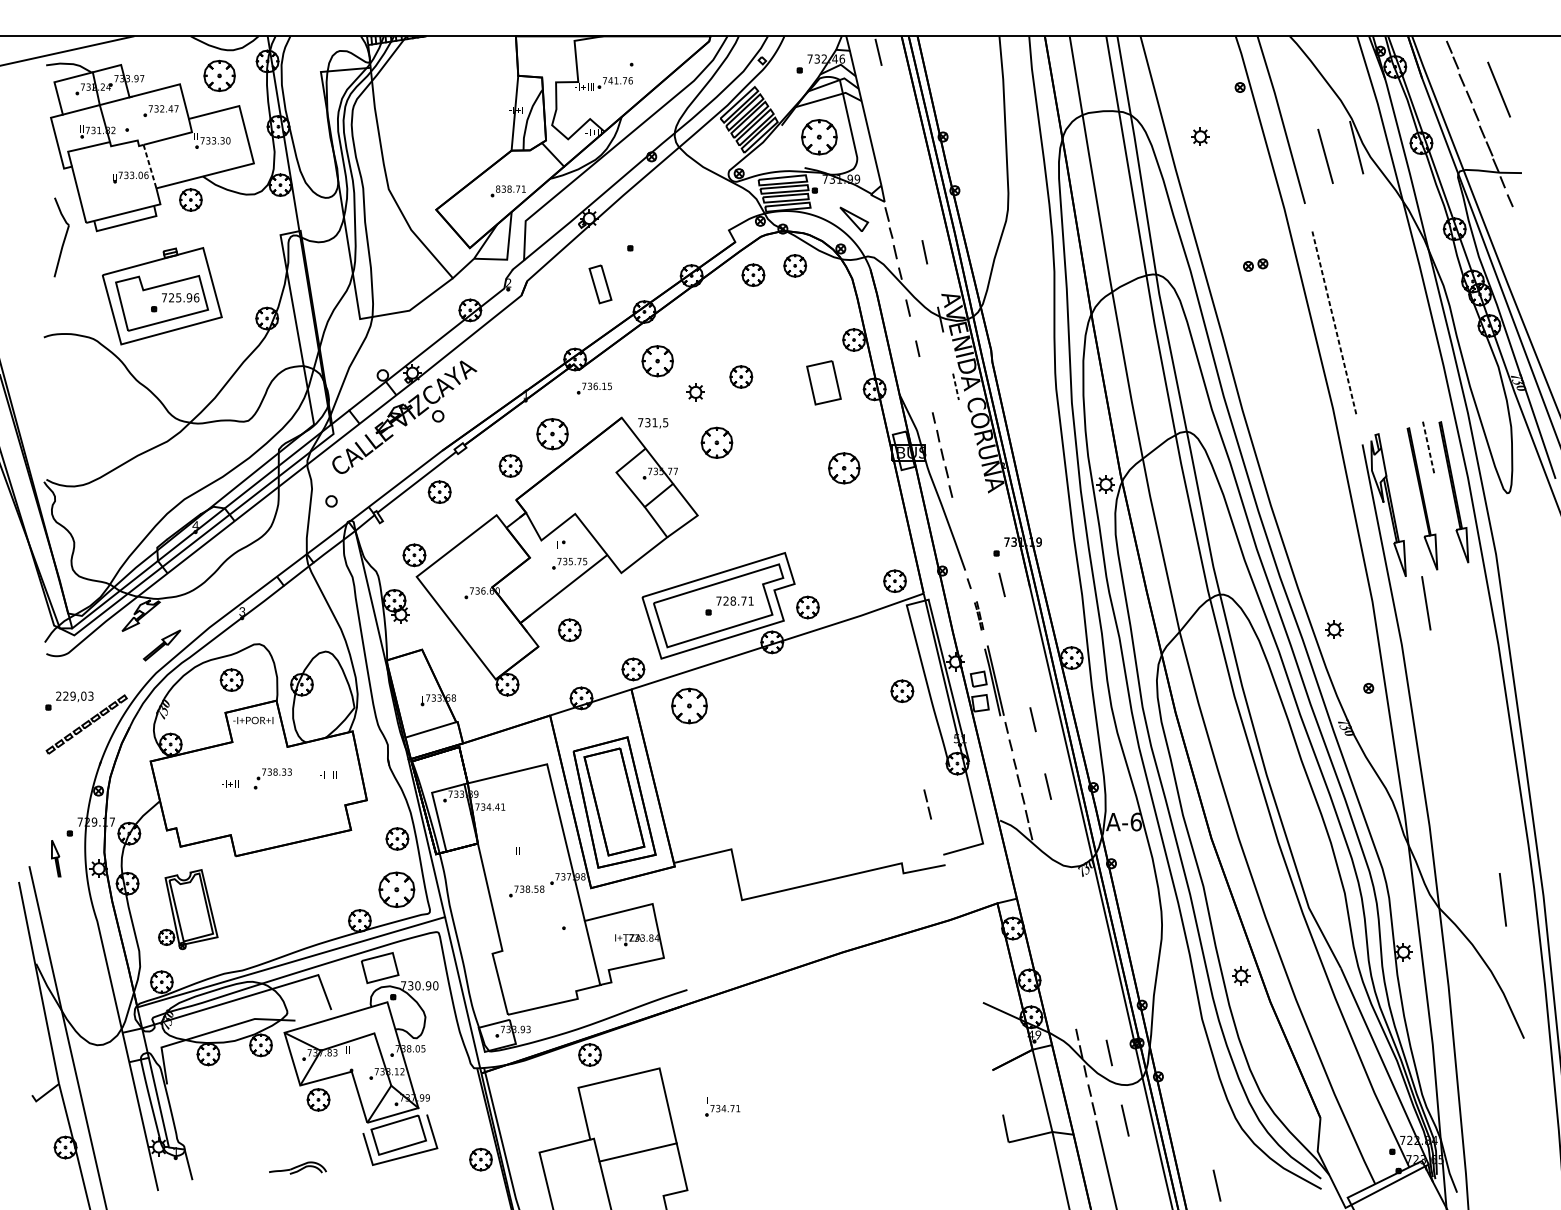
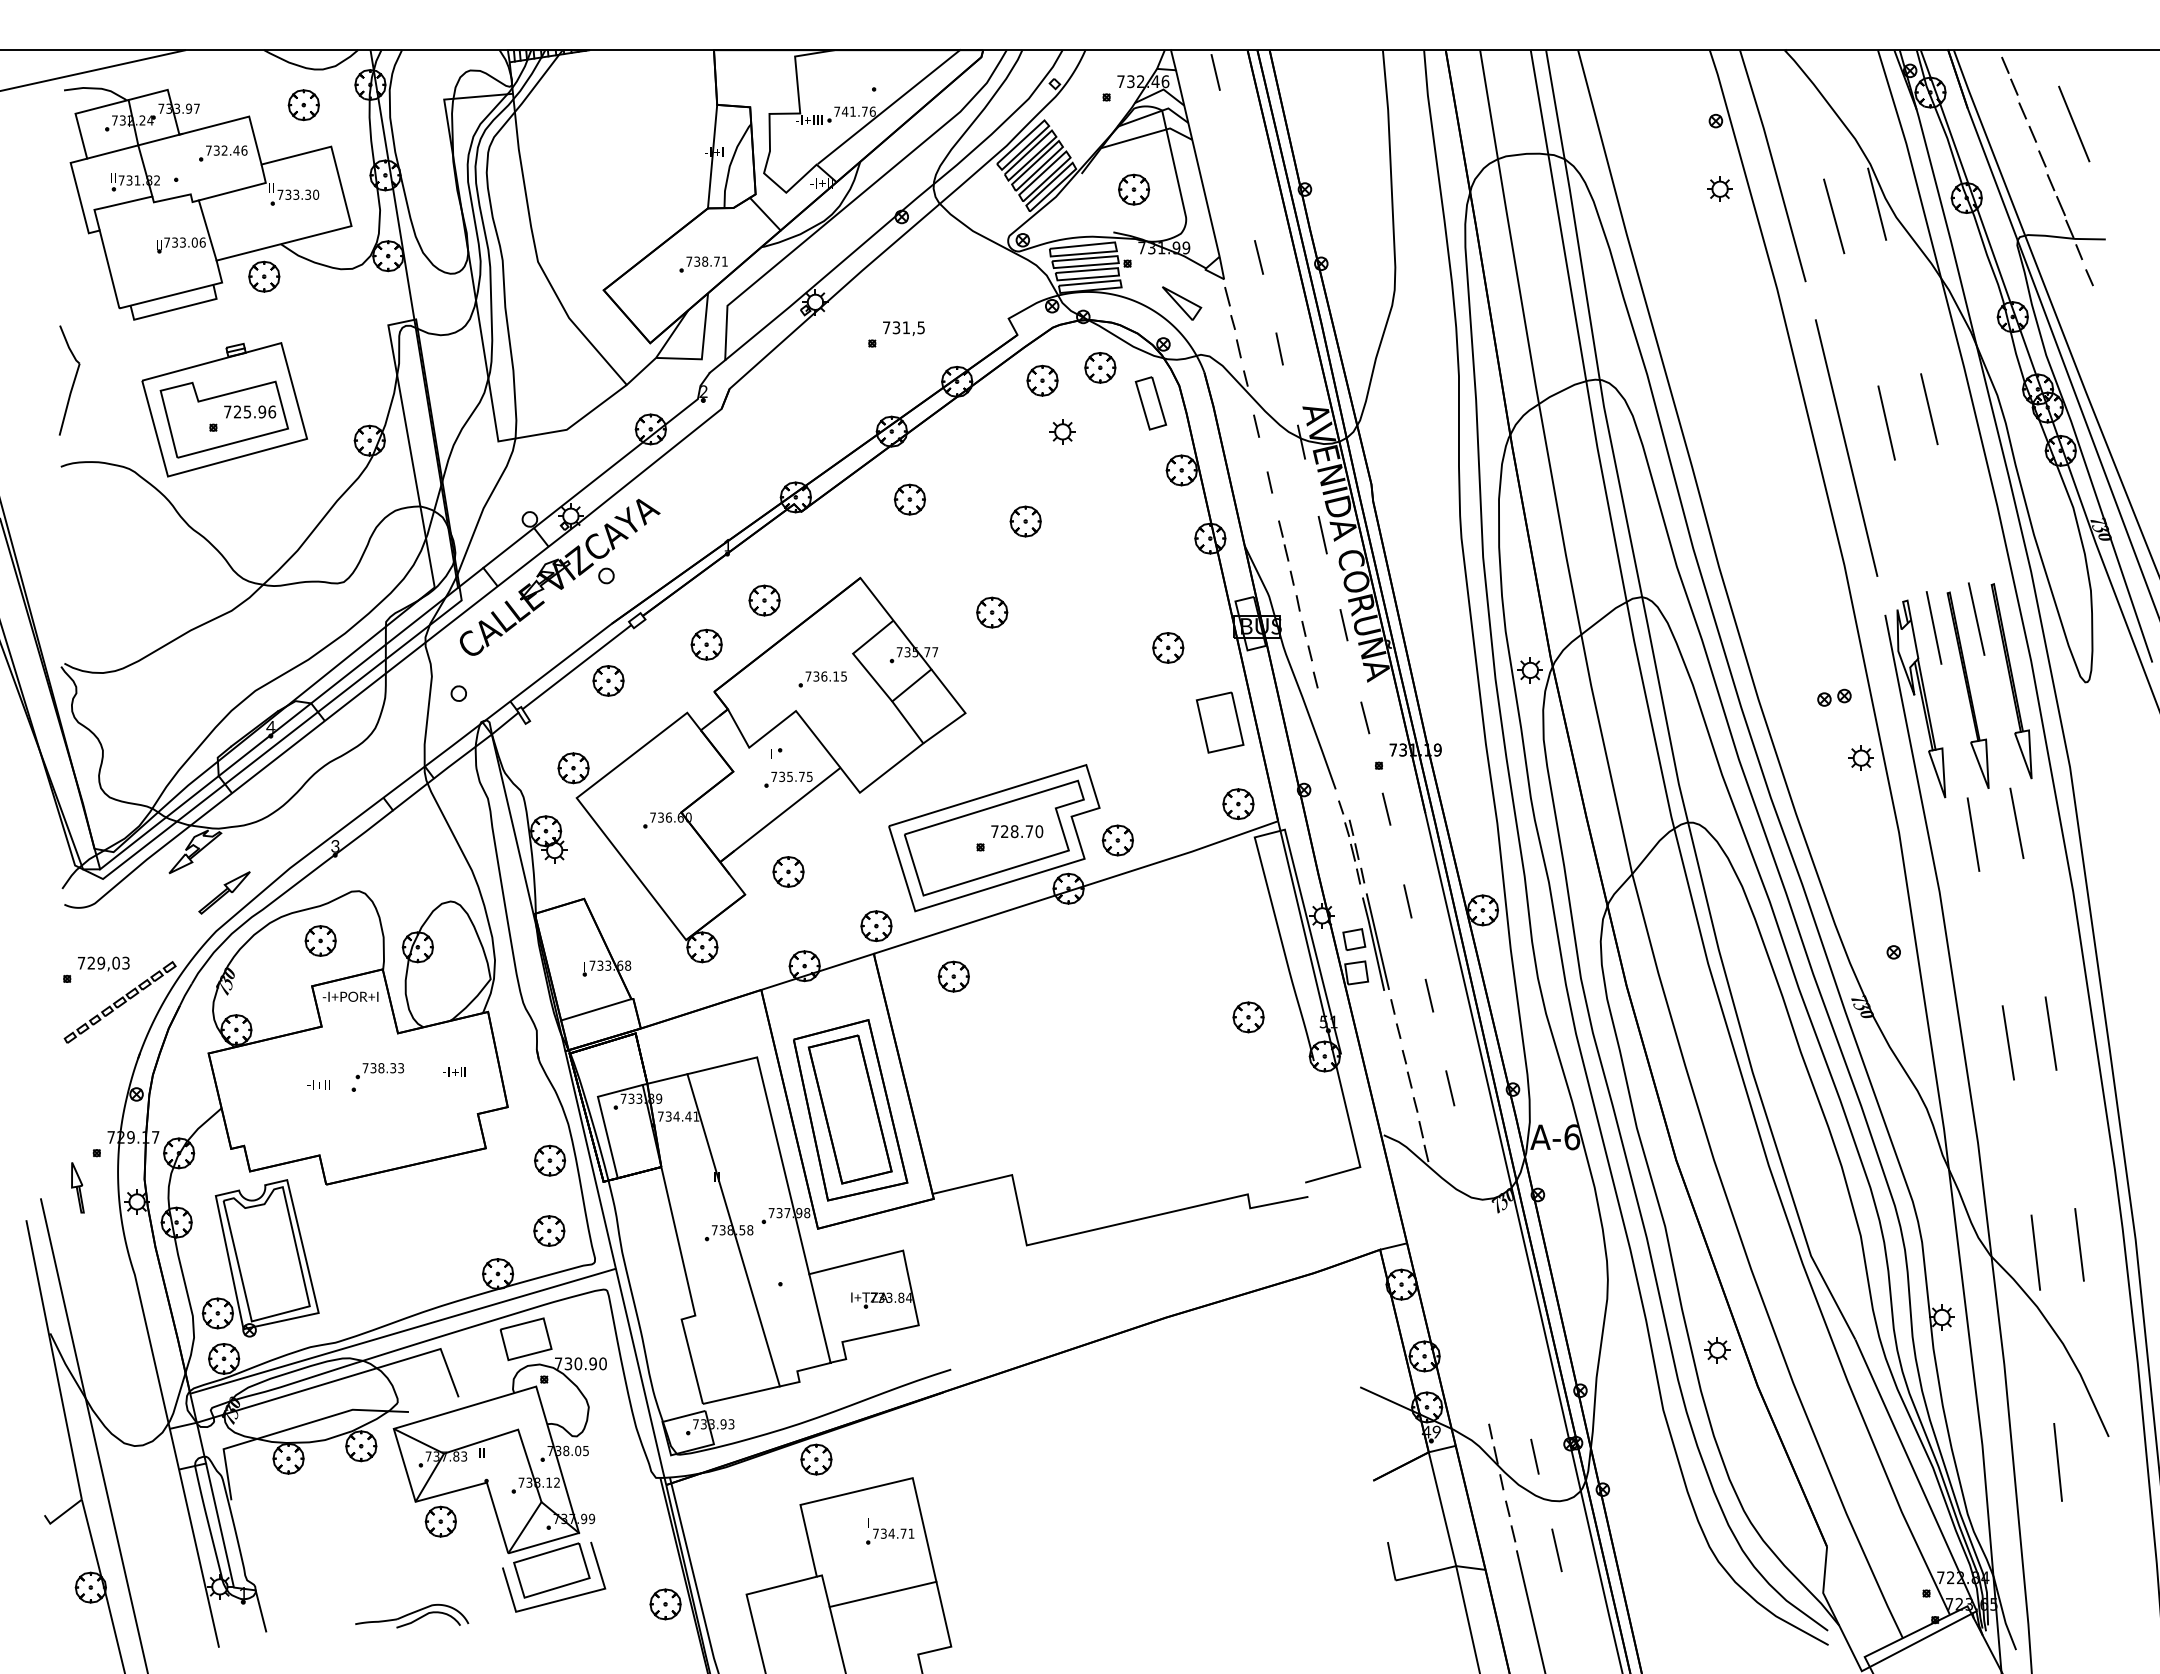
part: (219, 76) -> (303, 105), size x0.71
line: (642, 76) -> (889, 106), added
text: (176, 108) -> (244, 150), 732.47 -> 732.46
part: (819, 136) -> (1134, 189), size x0.62
part: (1200, 136) -> (1719, 188), moved
line: (149, 167) -> (207, 231), dashed -> solid
line: (909, 186) -> (1258, 257), added
text: (498, 189) -> (689, 261), 838.71 -> 738.71
part: (61, 237) -> (69, 380), moved
part: (1255, 264) -> (1834, 697), moved
part: (600, 284) -> (1150, 403), moved
line: (1394, 296) -> (1929, 409), added
line: (1363, 305) -> (1886, 422), added
line: (1334, 324) -> (1846, 448), dashed -> solid
part: (657, 361) -> (909, 499), size x0.71
part: (823, 382) -> (1219, 722), moved
line: (955, 387) -> (1322, 535), dashed -> solid
part: (594, 388) -> (822, 679), moved
part: (695, 392) -> (1062, 431), moved
text: (652, 423) -> (903, 328), moved
part: (552, 434) -> (764, 600), size x0.71
part: (717, 442) -> (992, 612), size x0.71
line: (1428, 447) -> (1976, 619), dashed -> solid
line: (970, 452) -> (1343, 625), added
line: (1397, 453) -> (1933, 627), added
part: (844, 468) -> (1168, 647), size x0.71
line: (986, 518) -> (1365, 717), added
line: (1457, 595) -> (2016, 823), added
text: (751, 601) -> (1039, 831), 728.71 -> 728.70
part: (978, 615) -> (1354, 851), size x1.67
part: (1333, 629) -> (1860, 757), moved
line: (1017, 651) -> (1407, 901), added
part: (902, 691) -> (1248, 1017), moved
text: (58, 695) -> (81, 962), 229,03 -> 729,03
part: (689, 705) -> (953, 976), size x0.62
line: (1481, 747) -> (2050, 1033), added
line: (1451, 753) -> (2008, 1042), added
line: (927, 801) -> (1283, 537), moved
part: (397, 889) -> (549, 1230), size x0.62
line: (530, 889) -> (733, 1230), added
line: (1471, 905) -> (2035, 1252), added
part: (188, 909) -> (260, 1258), size x1.43
line: (1487, 1056) -> (2058, 1461), added
part: (723, 1106) -> (890, 1531), moved
part: (298, 1167) -> (412, 1615), size x1.43
line: (1216, 1185) -> (1683, 1640), removed

